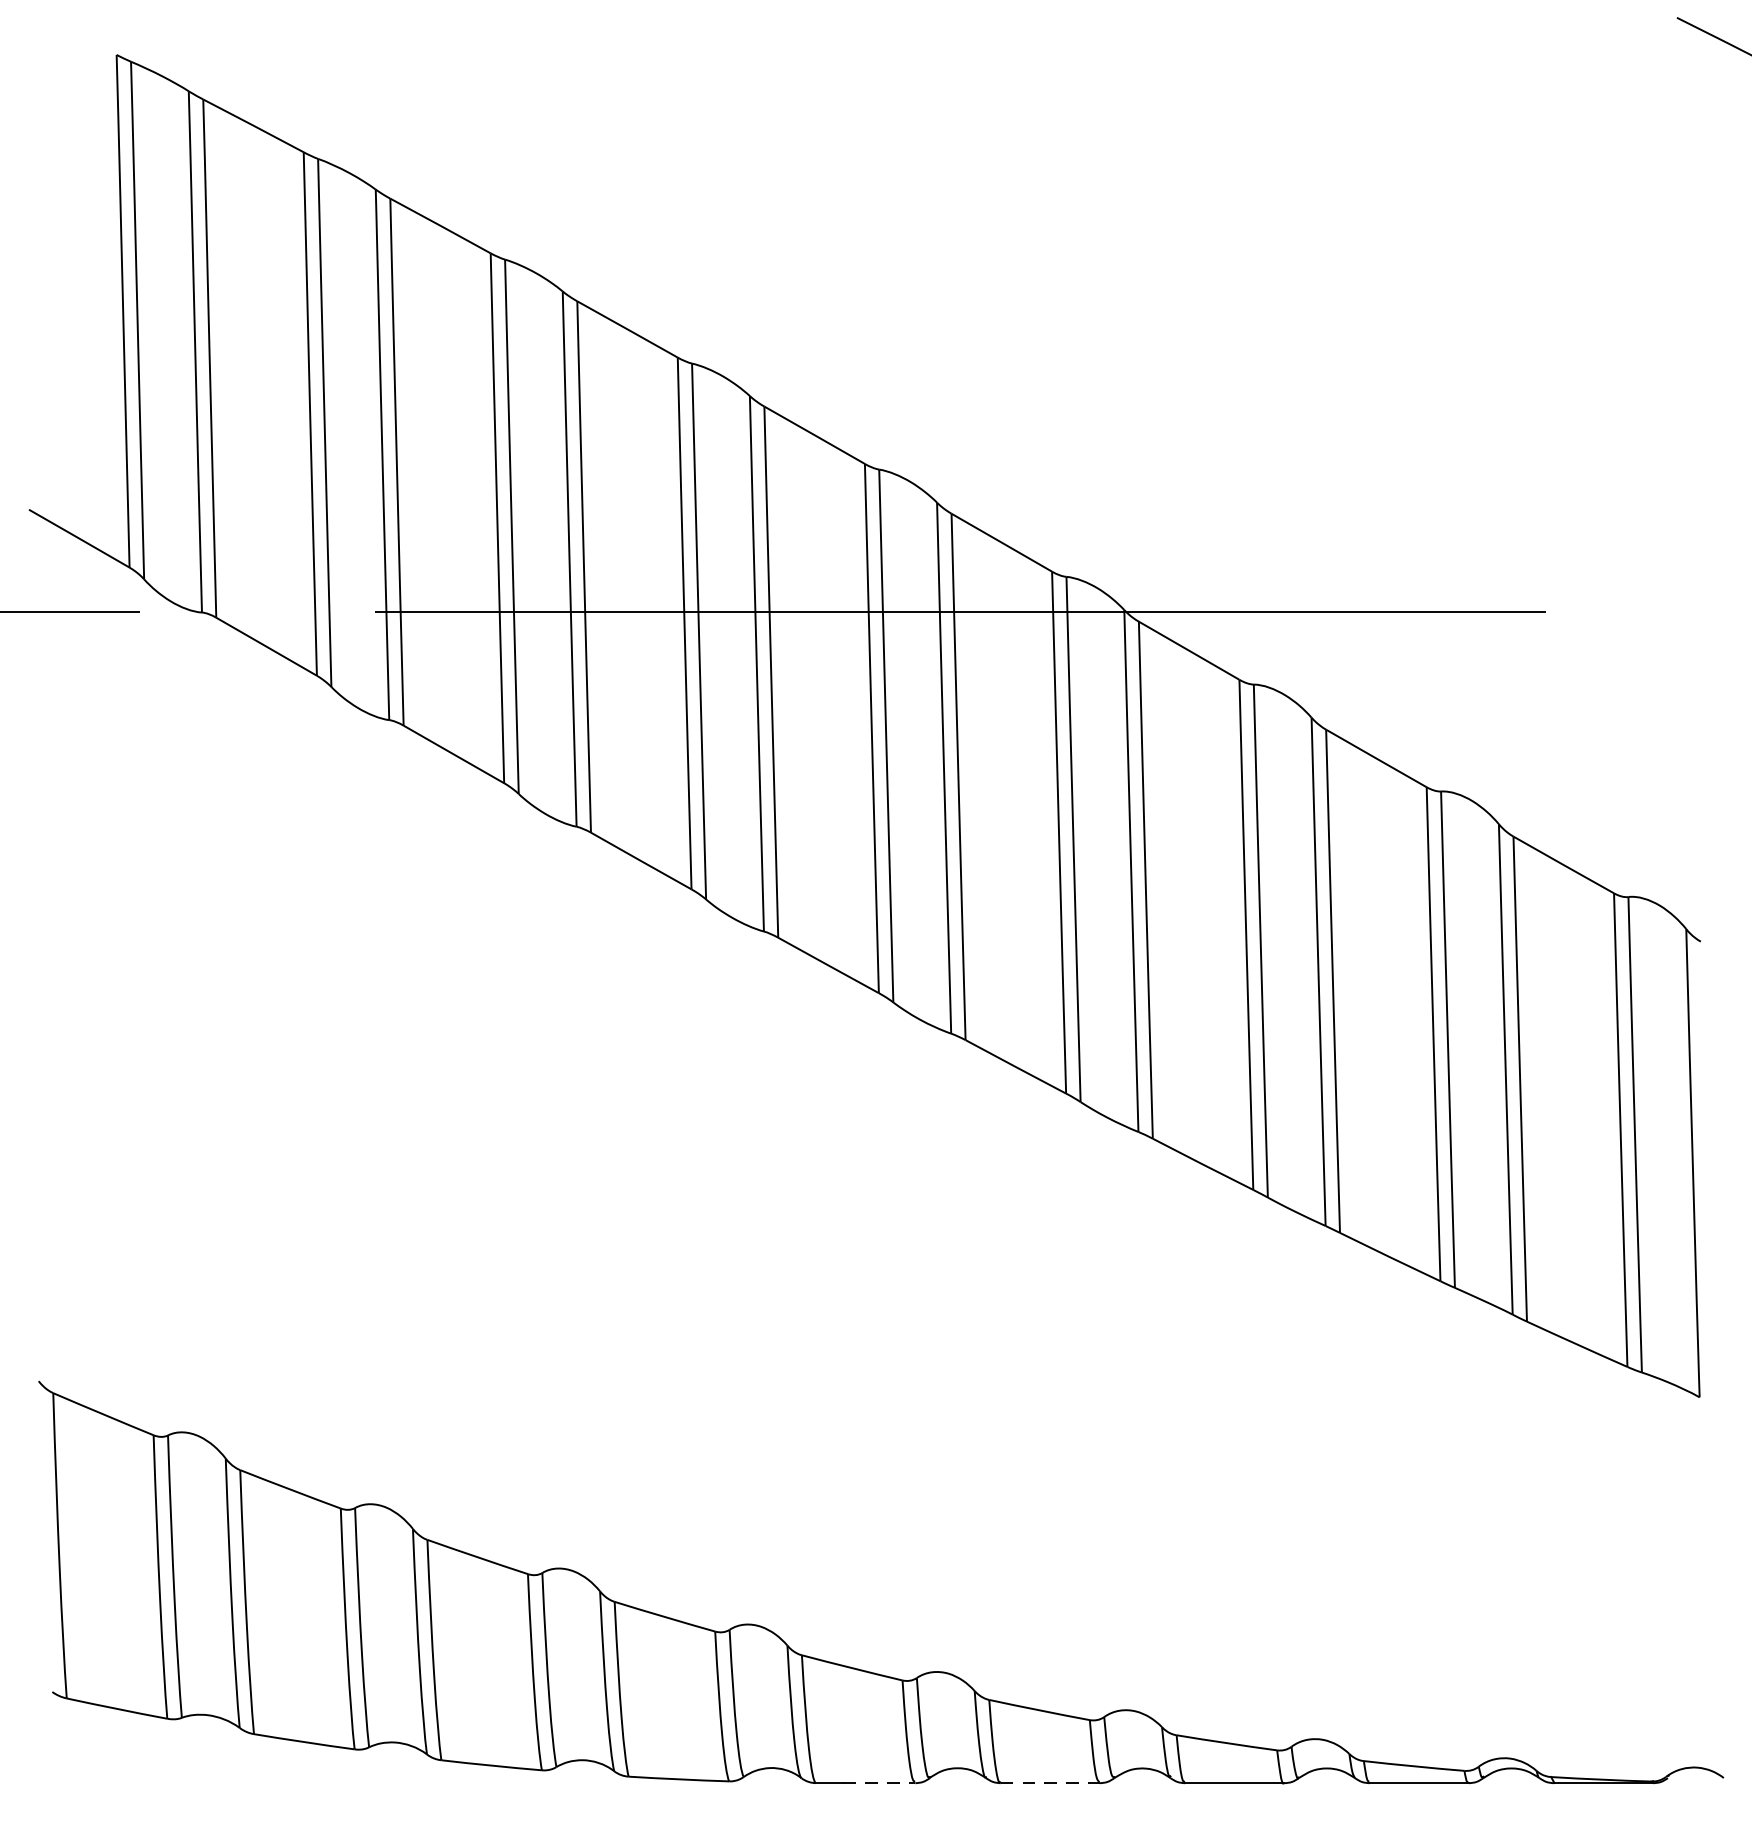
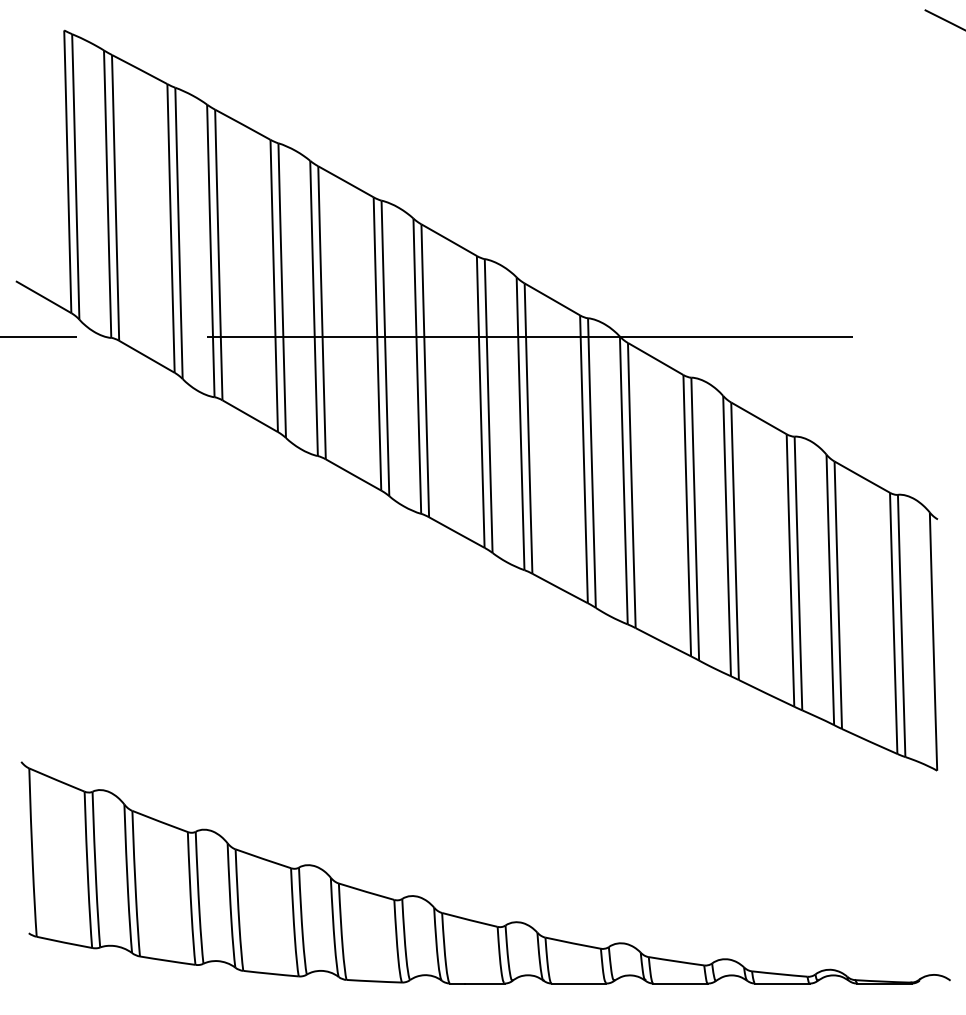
line: (878, 1783) -> (484, 983), dashed -> solid
line: (1050, 1783) -> (579, 983), dashed -> solid

